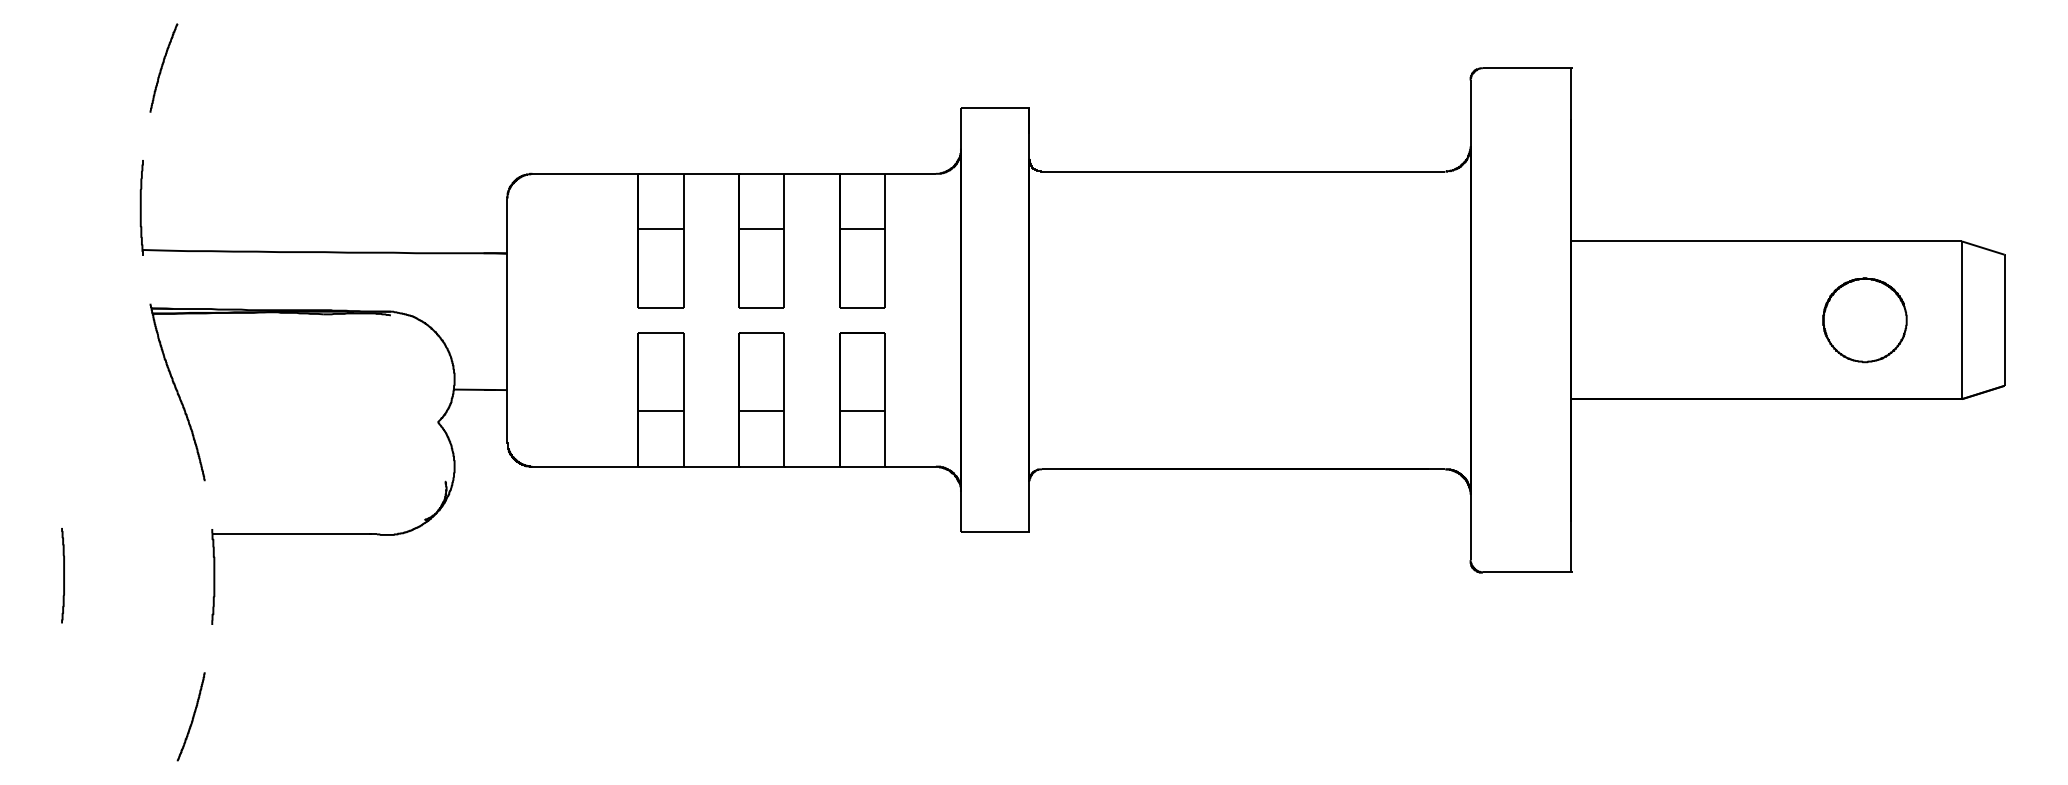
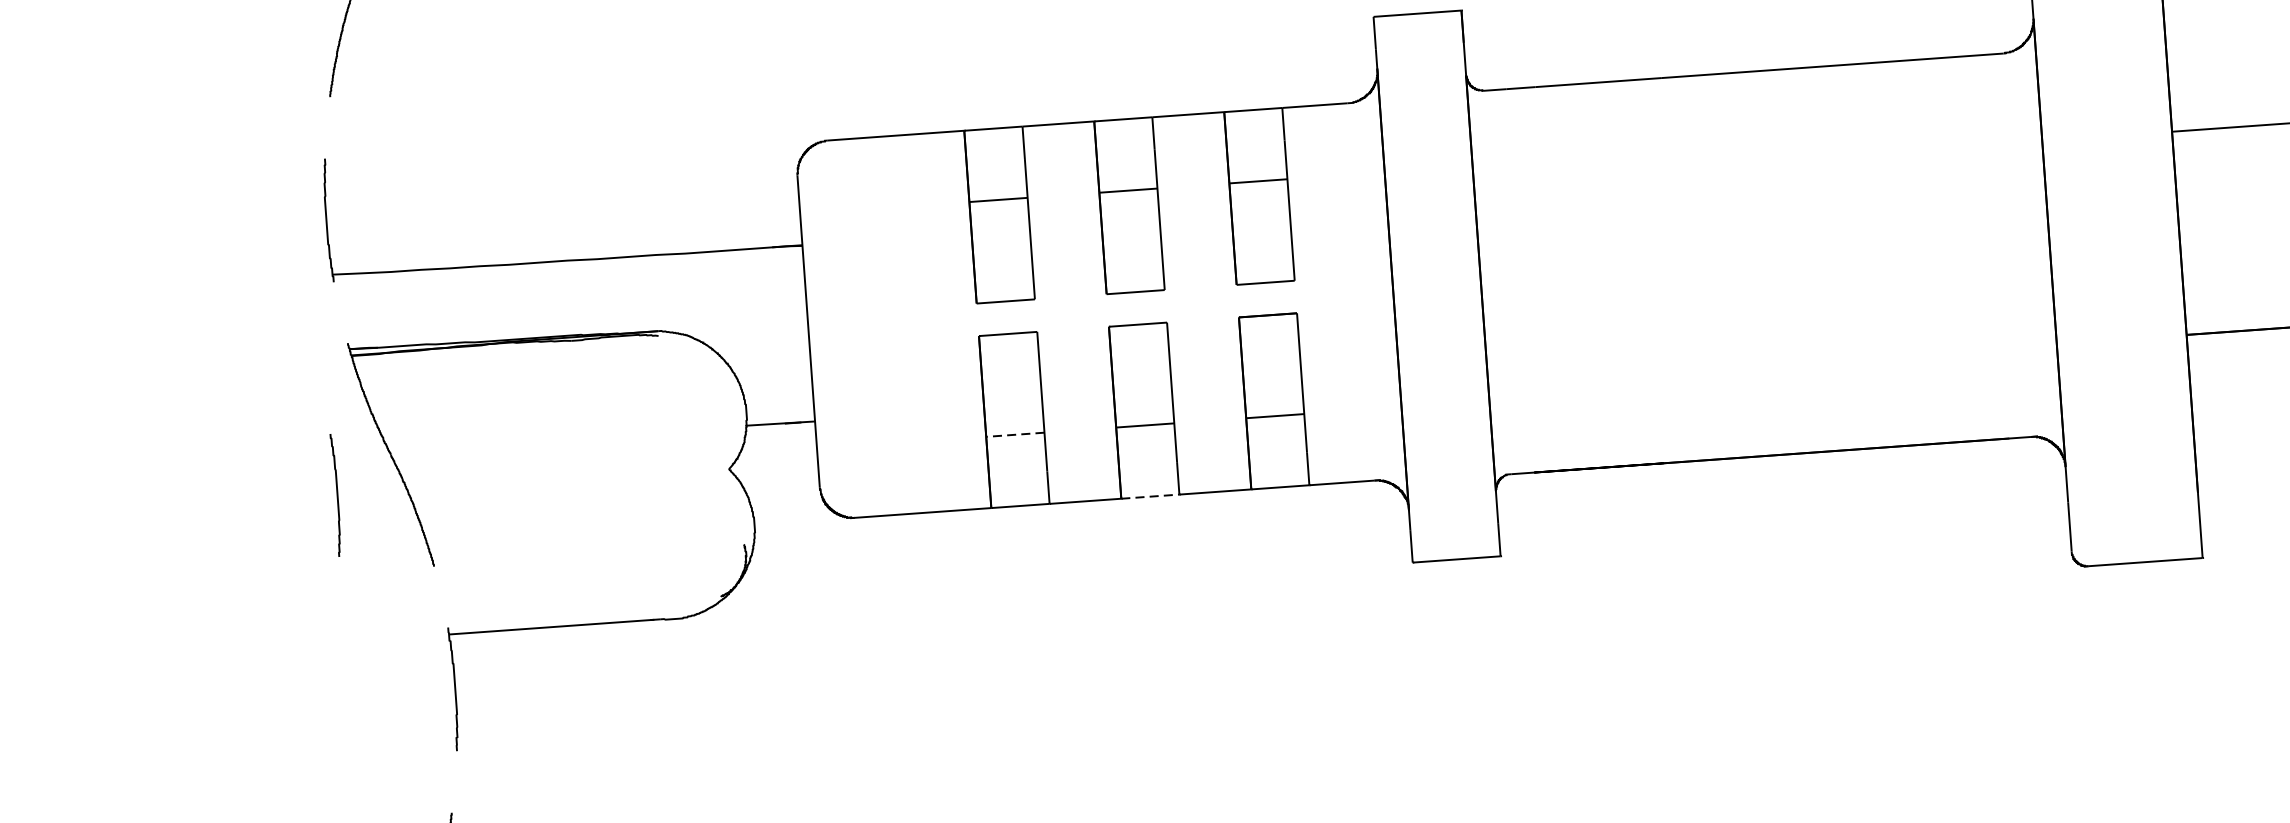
line: (661, 411) -> (1015, 434), solid -> dashed
line: (761, 466) -> (1149, 496), solid -> dashed
curve: (63, 575) -> (336, 495), moved

